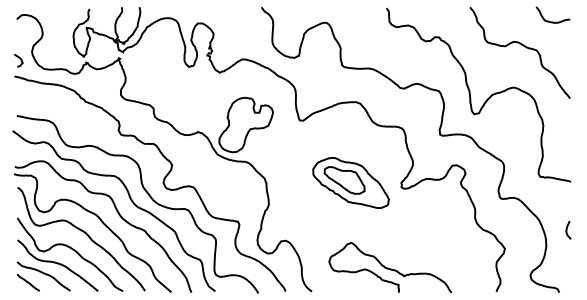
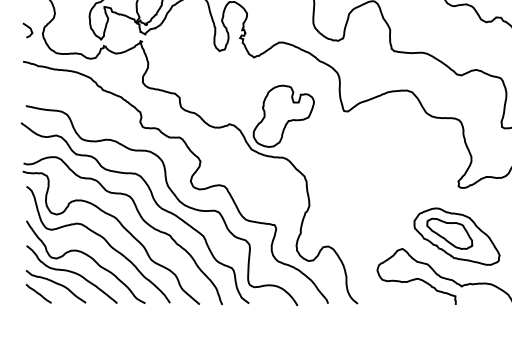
curve: (18, 58) -> (27, 27), moved
part: (350, 182) -> (456, 236), moved

